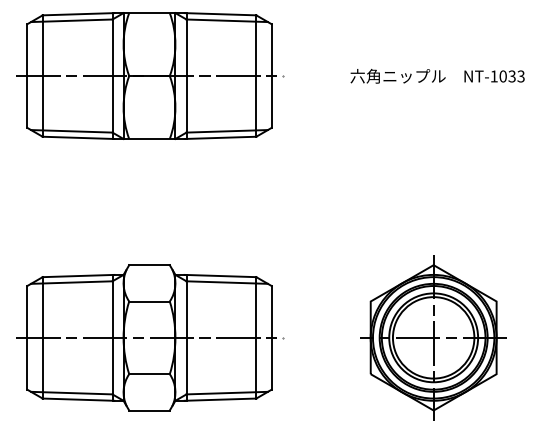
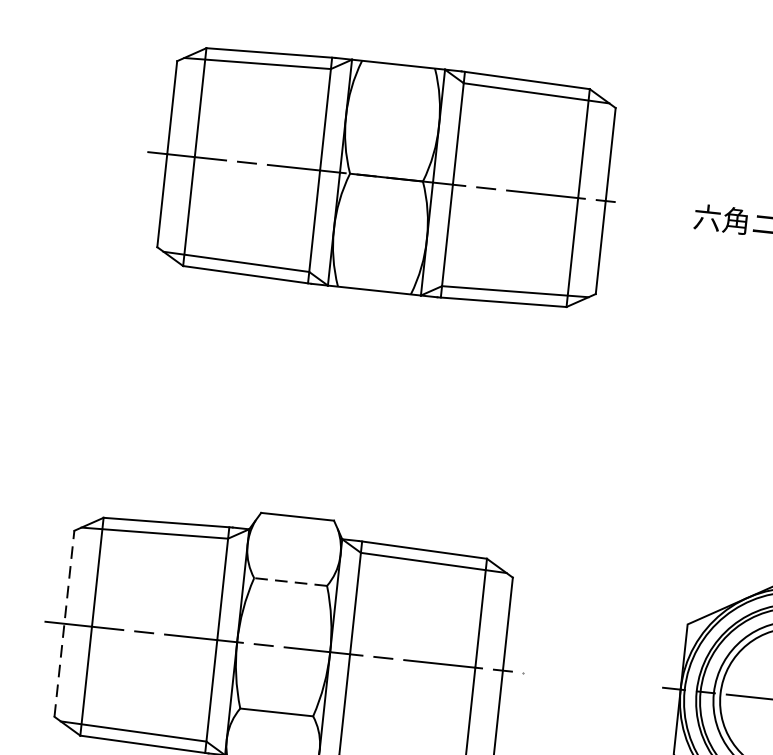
part: (150, 75) -> (388, 176), moved
line: (149, 301) -> (290, 581), solid -> dashed
line: (27, 337) -> (64, 623), solid -> dashed

